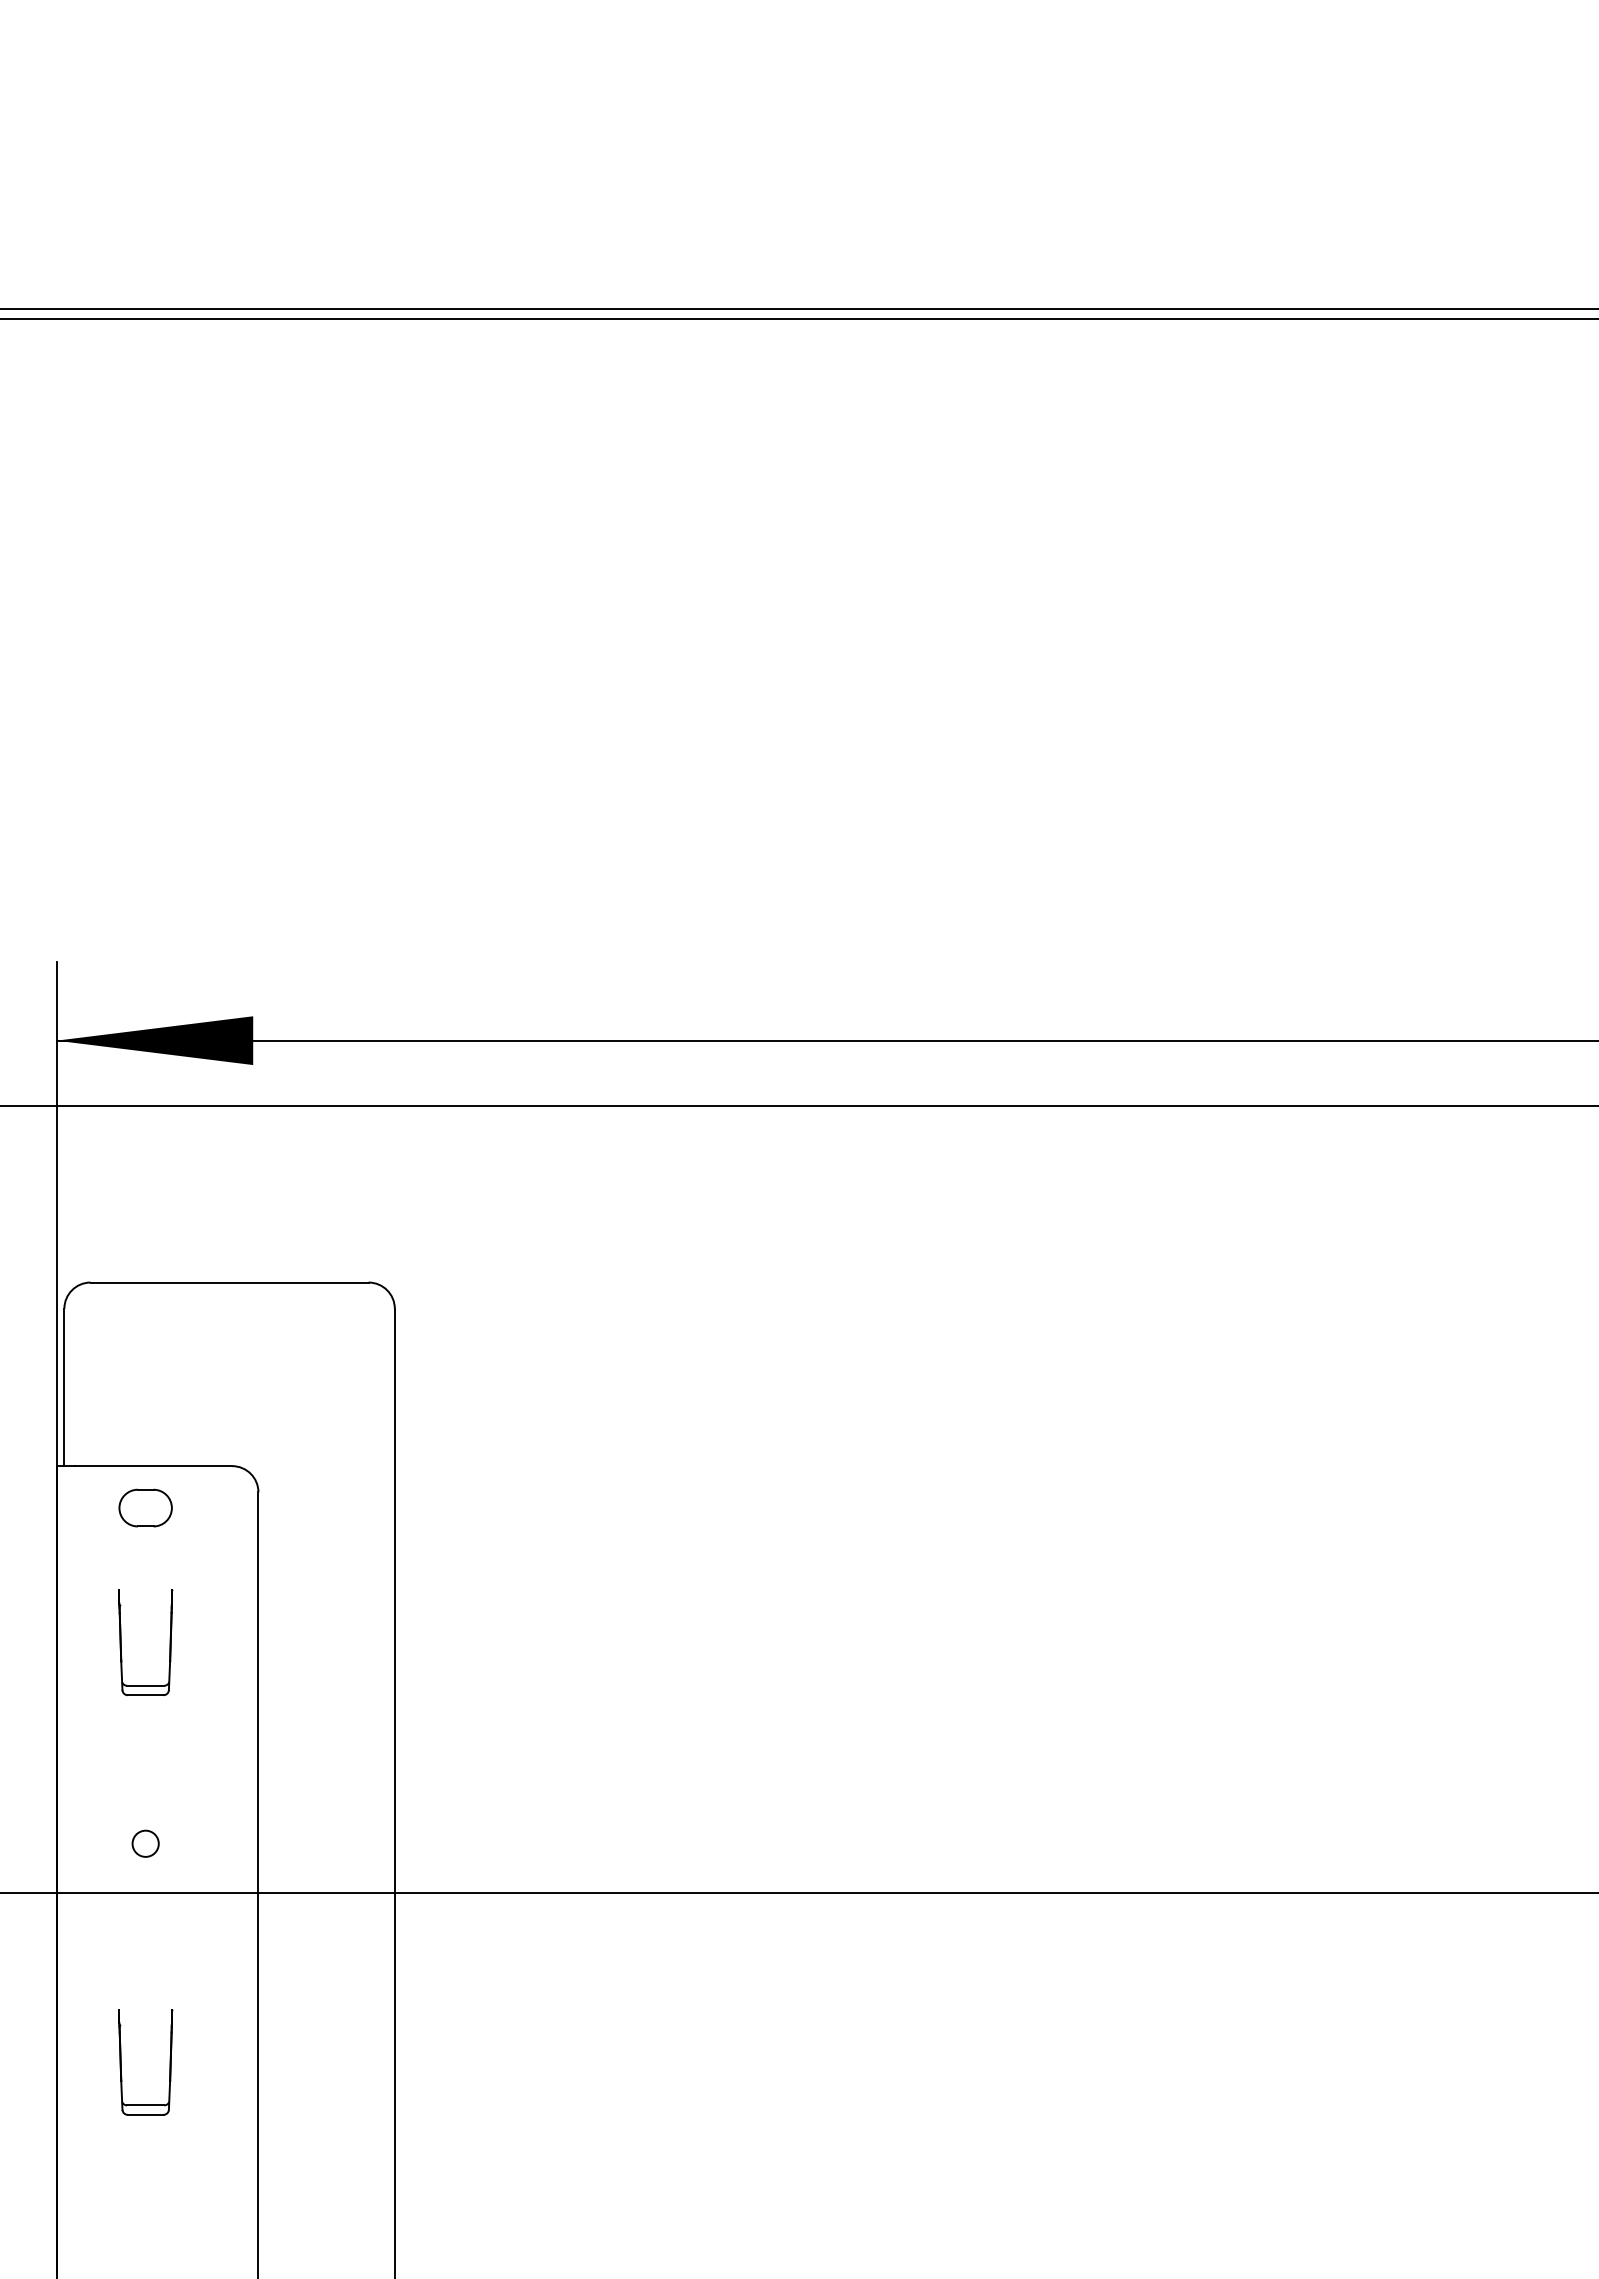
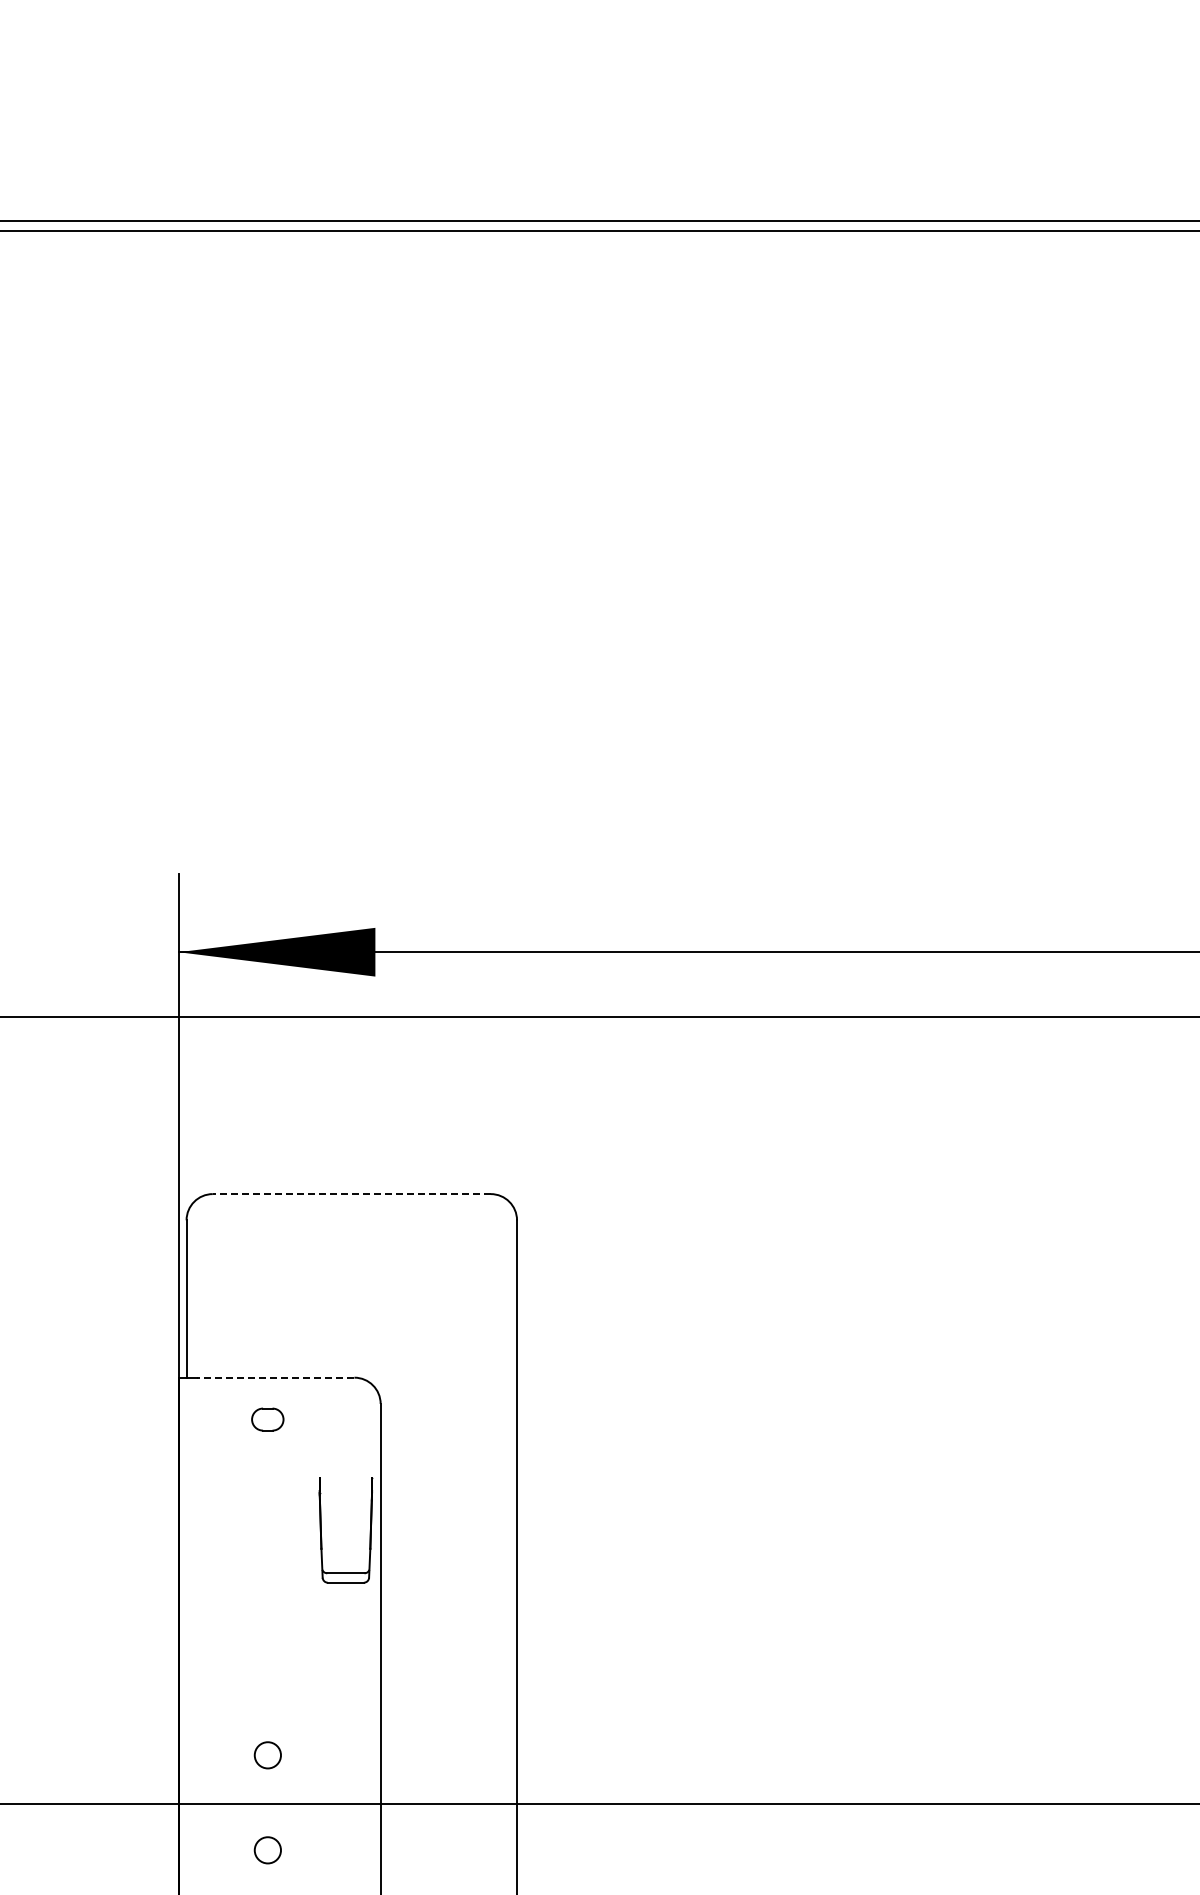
line: (229, 1282) -> (351, 1194), solid -> dashed
line: (153, 1466) -> (275, 1378), solid -> dashed
part: (145, 1507) -> (267, 1419), size x0.6
part: (121, 1642) -> (321, 1530), moved
circle: (145, 1938) -> (267, 1850), added

